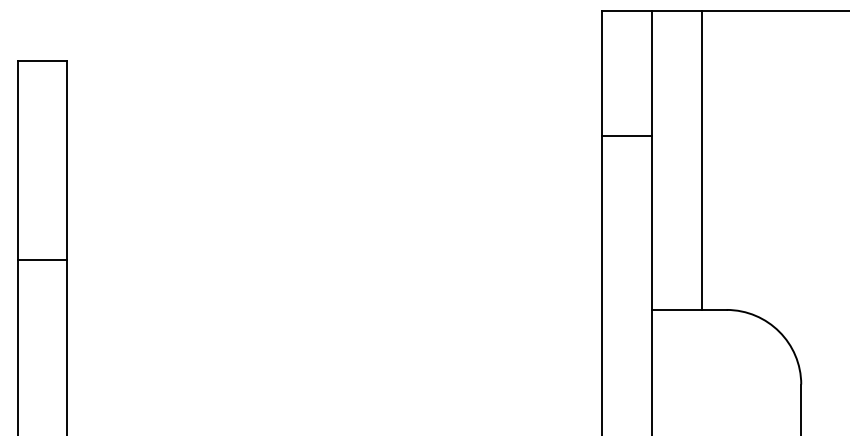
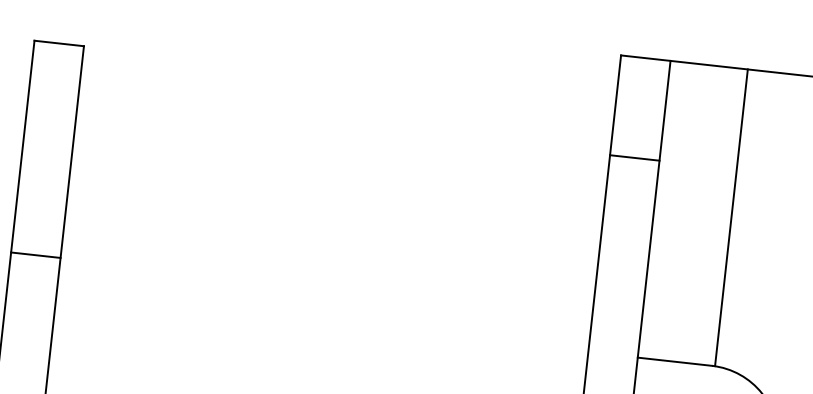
line: (626, 135) -> (634, 157), moved
line: (701, 160) -> (731, 217), moved
line: (42, 260) -> (35, 255), moved

